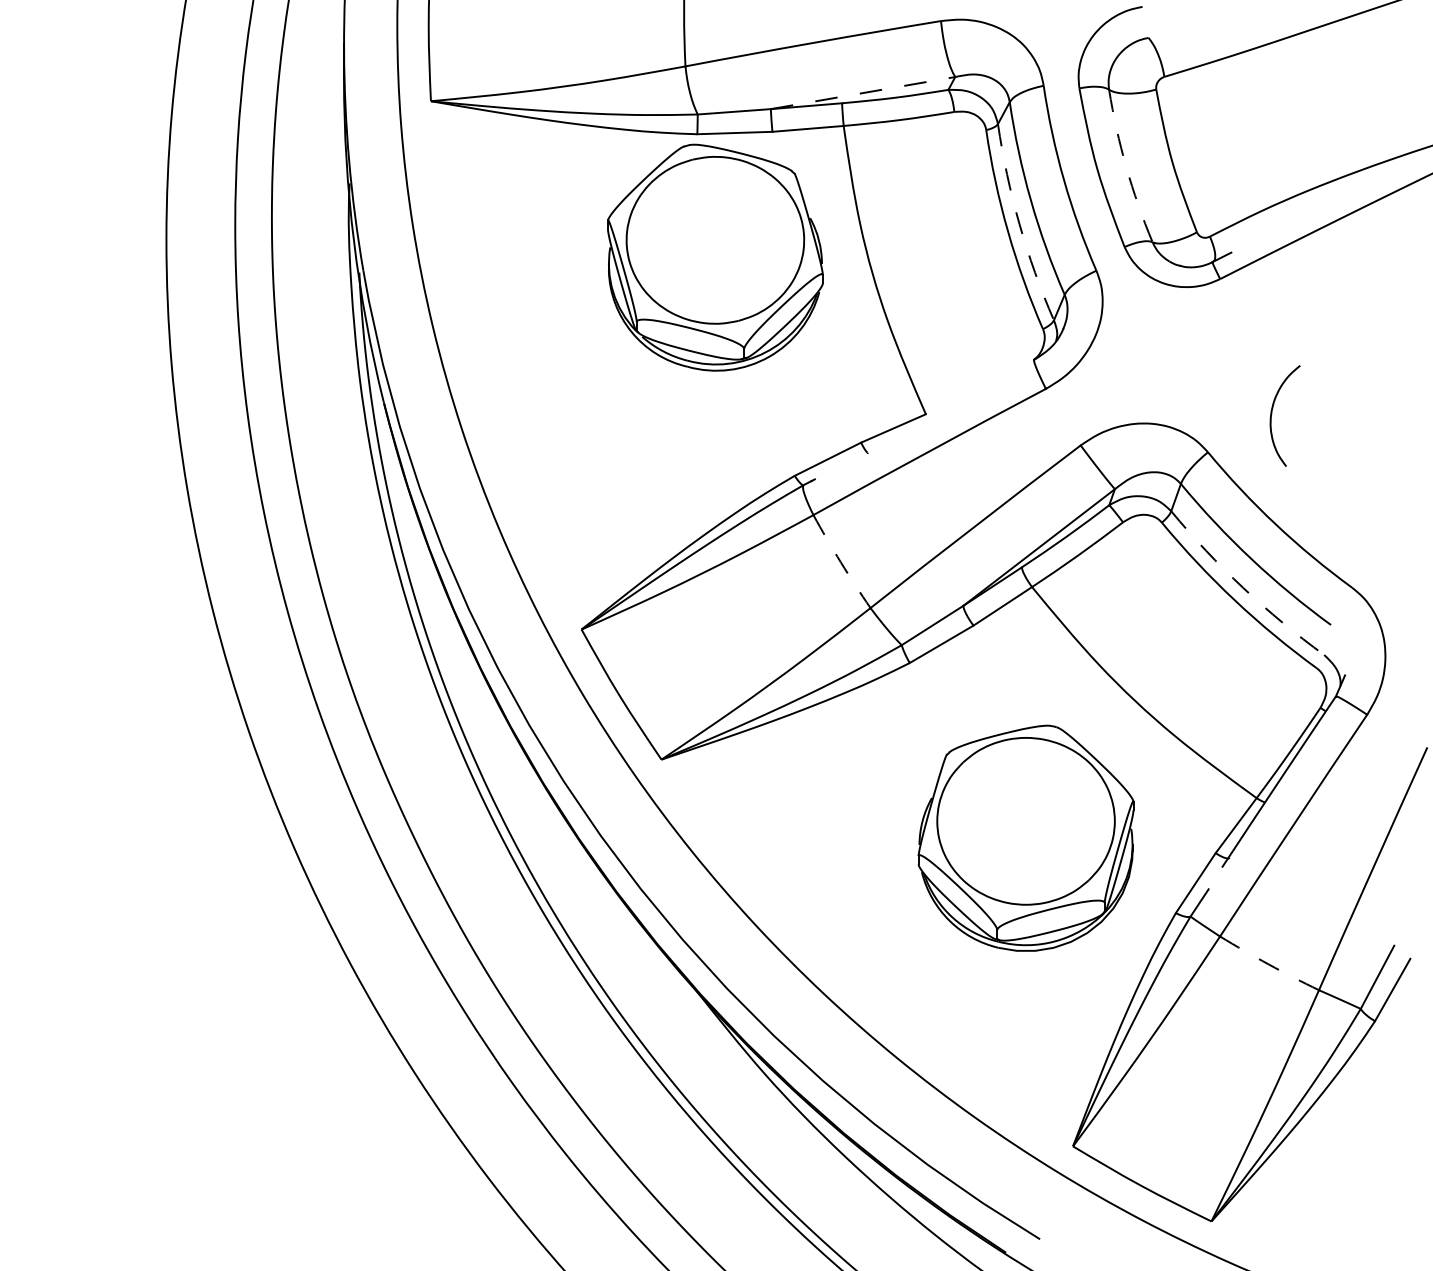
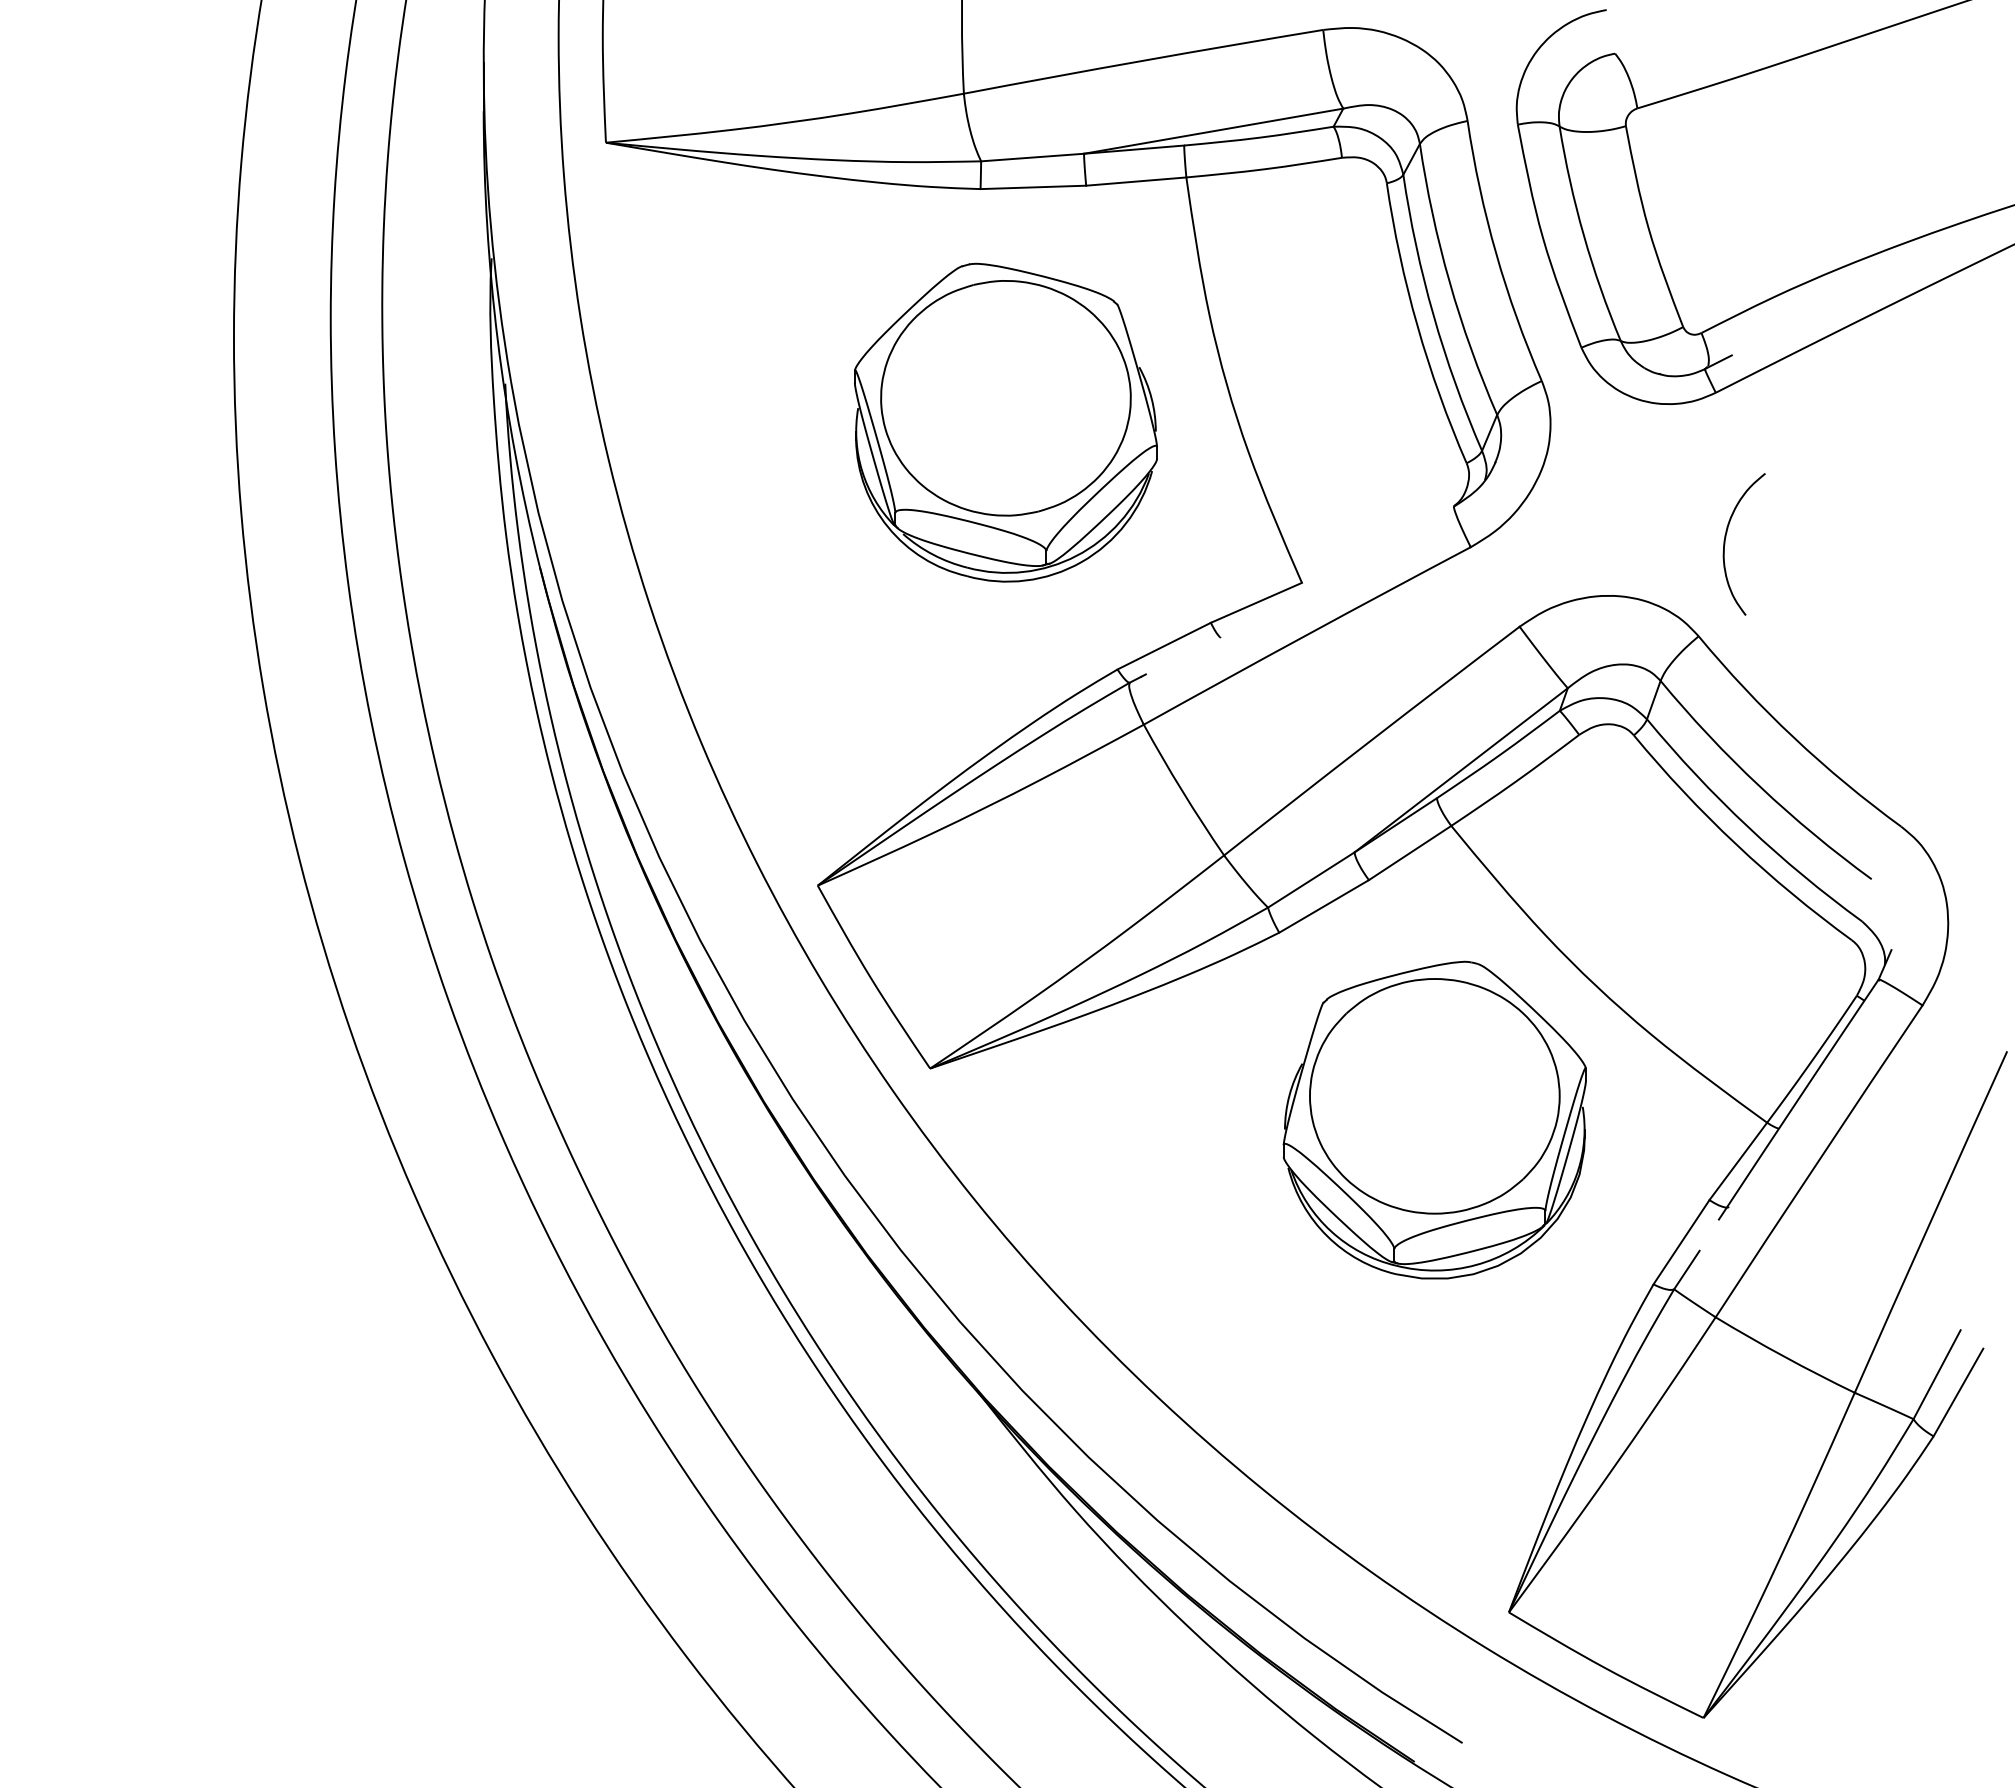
line: (862, 93) -> (1213, 131), dashed -> solid
arc: (1126, 167) -> (1583, 235), dashed -> solid
arc: (1019, 224) -> (1433, 315), dashed -> solid
part: (715, 257) -> (1005, 422), moved
curve: (1271, 416) -> (1725, 544), moved
arc: (840, 562) -> (1182, 791), dashed -> solid
arc: (1243, 588) -> (1748, 827), dashed -> solid
part: (1025, 837) -> (1434, 1119), moved
arc: (1269, 964) -> (1784, 1356), dashed -> solid

